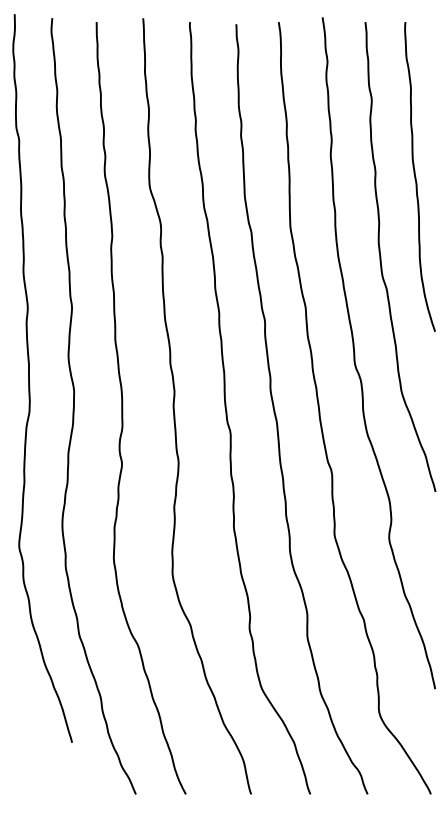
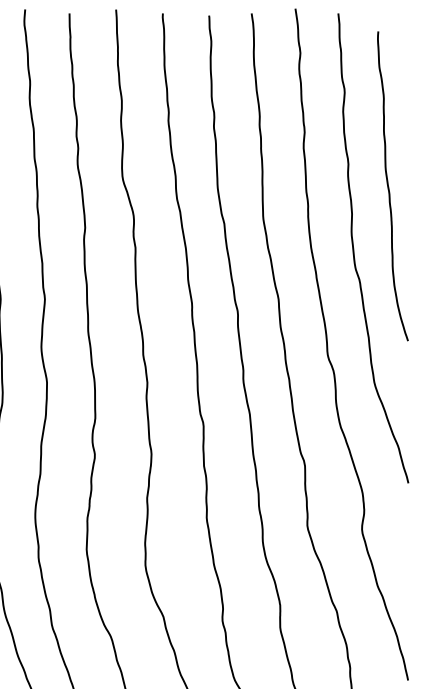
curve: (416, 177) -> (389, 186), moved

